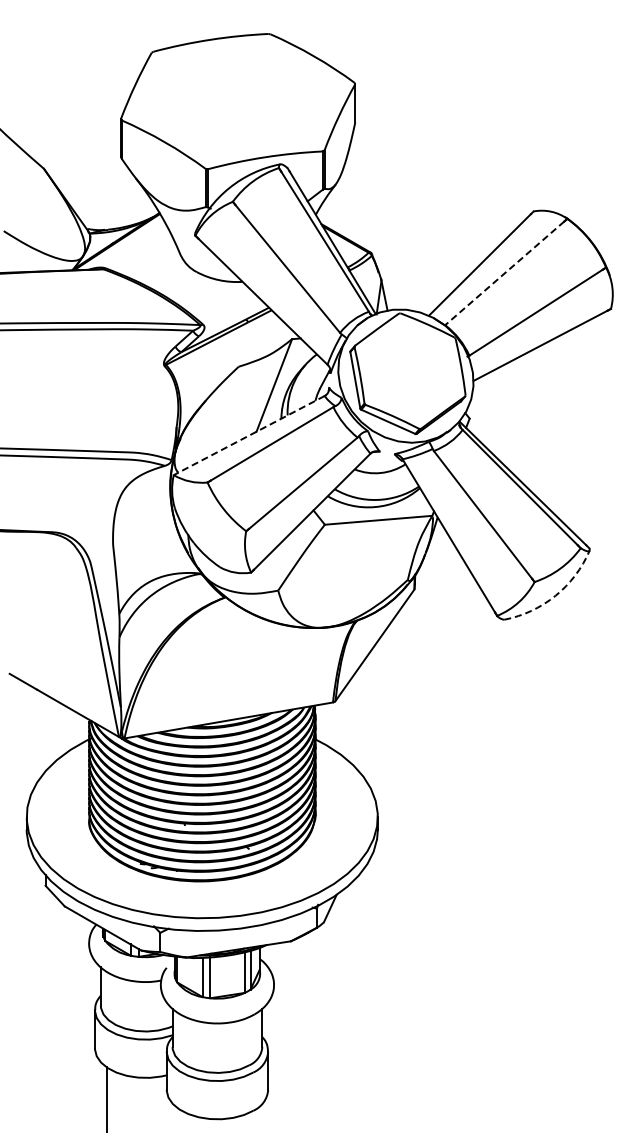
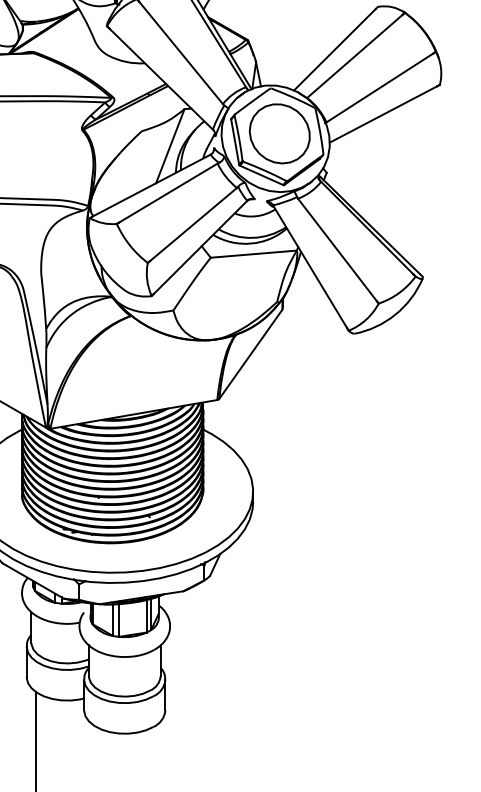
line: (504, 273) -> (354, 56), dashed -> solid
part: (410, 369) -> (279, 133), added
line: (250, 434) -> (151, 185), dashed -> solid
arc: (555, 595) -> (395, 314), dashed -> solid

